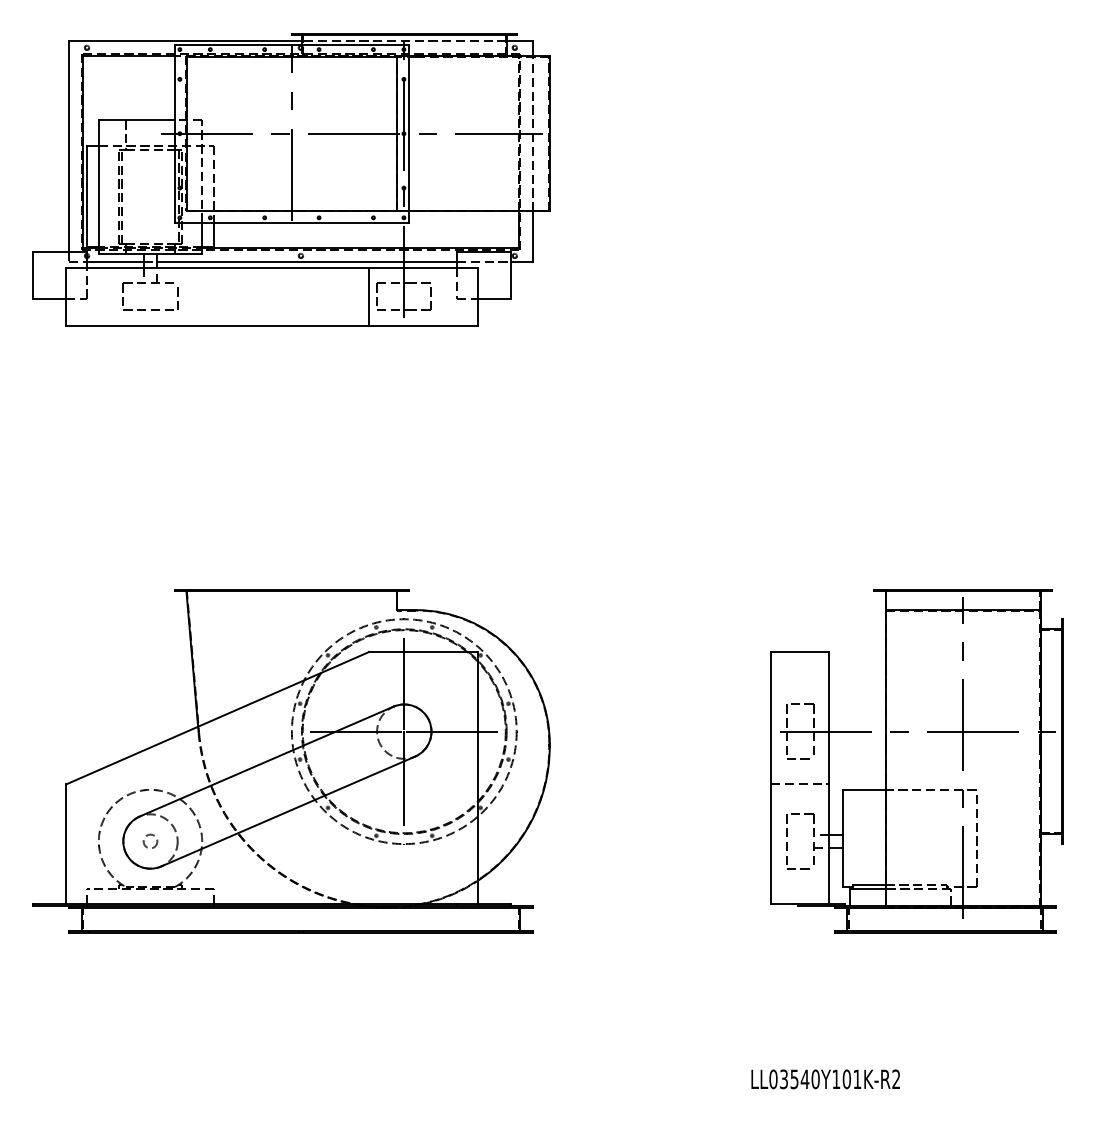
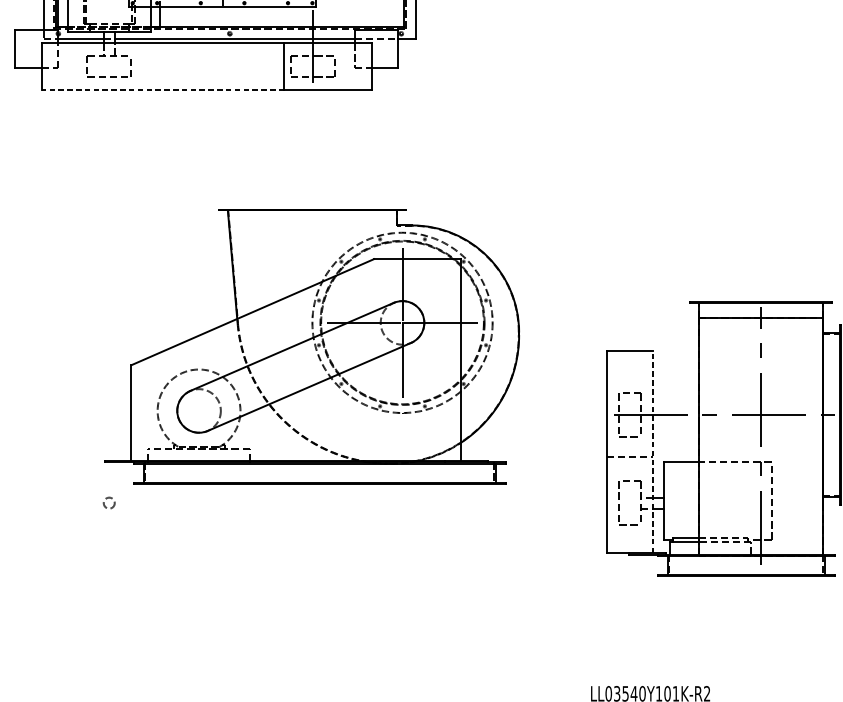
line: (217, 325) -> (162, 89), solid -> dashed
part: (291, 761) -> (312, 346), moved
line: (829, 778) -> (653, 452), solid -> dashed

